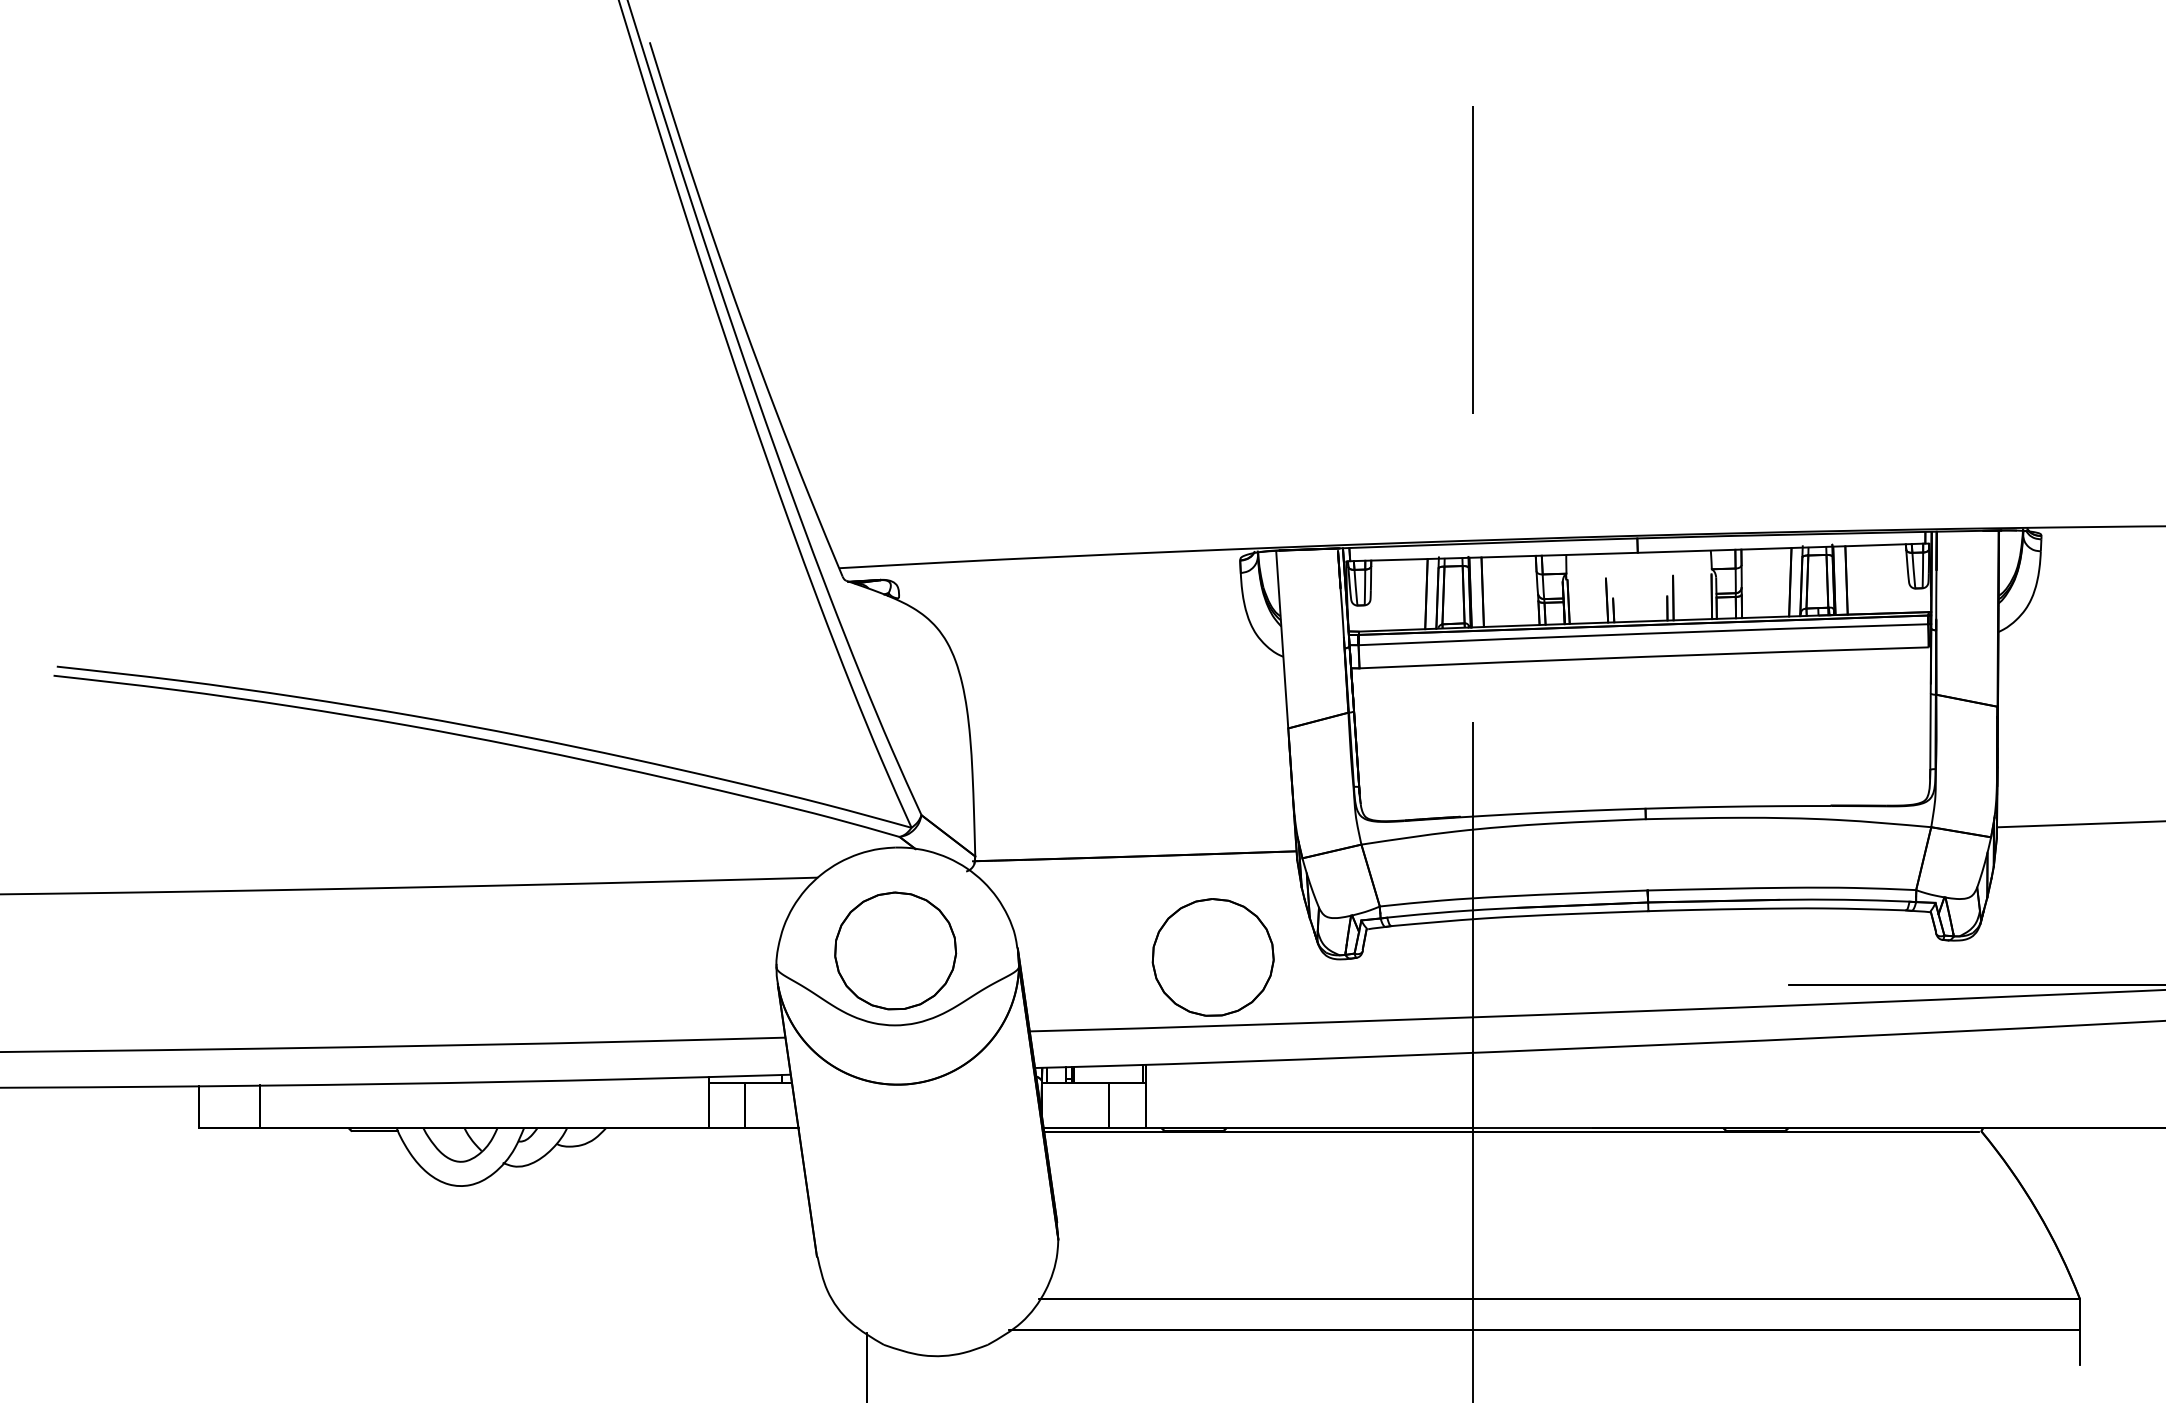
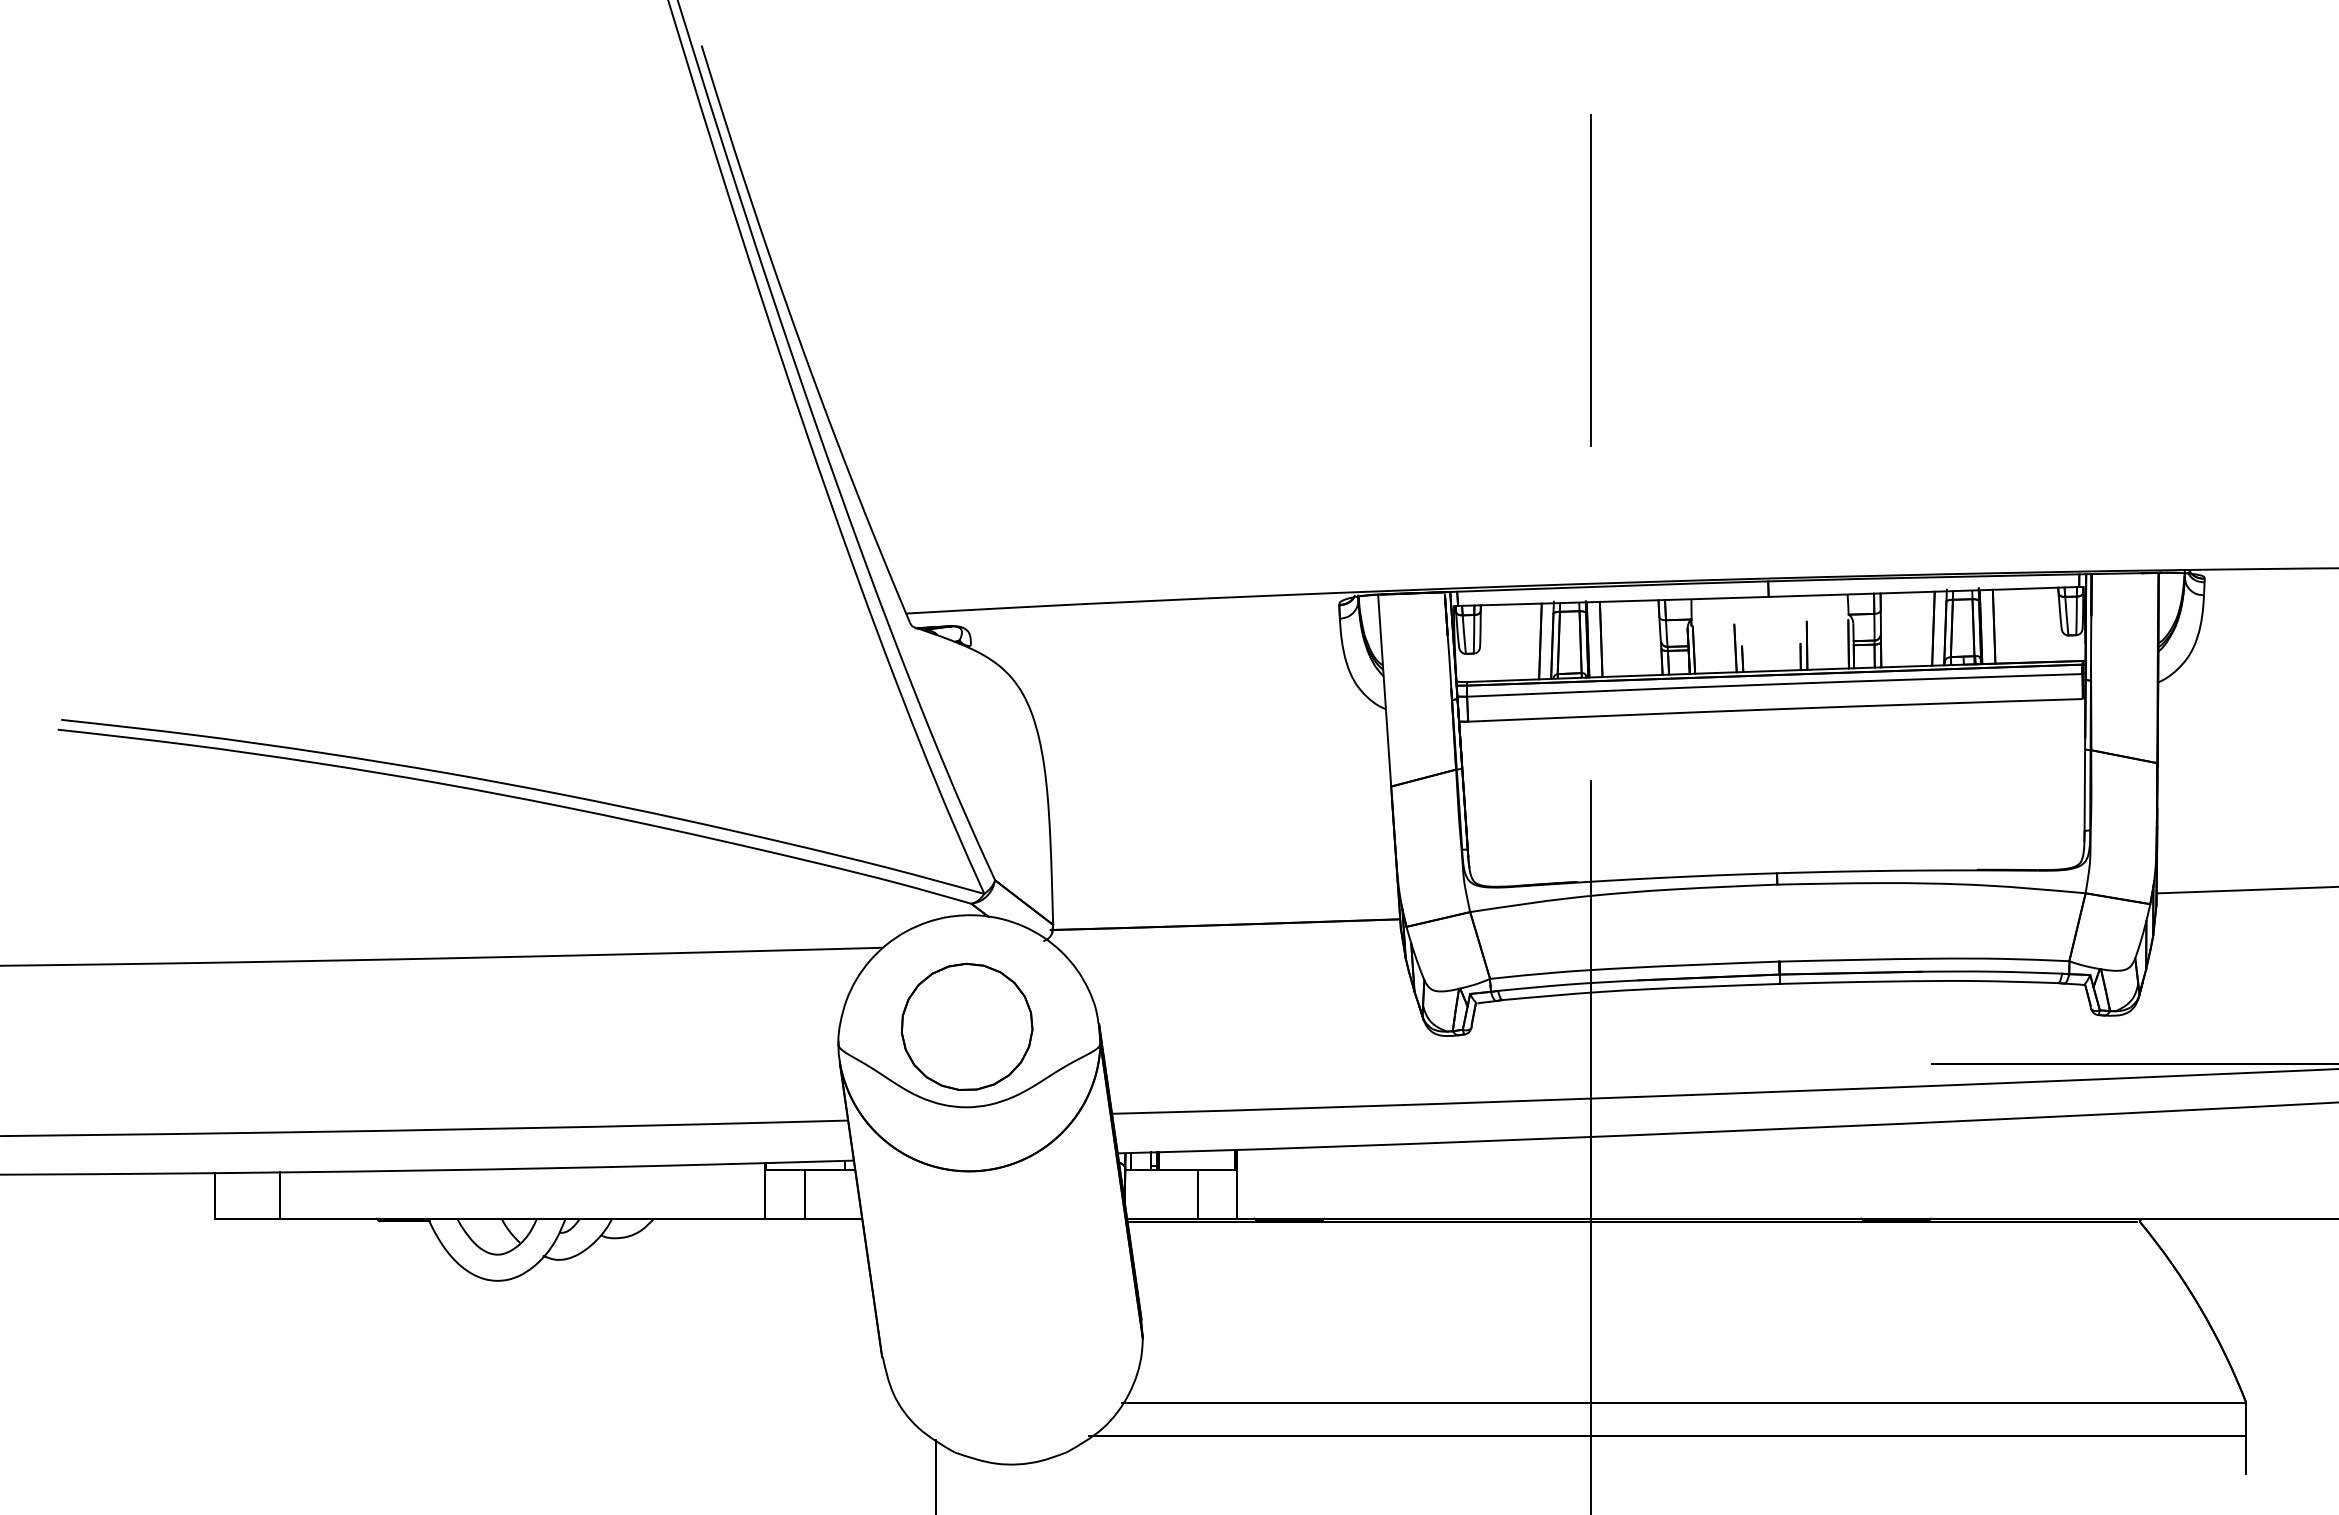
part: (1213, 957) -> (1310, 1033), removed

